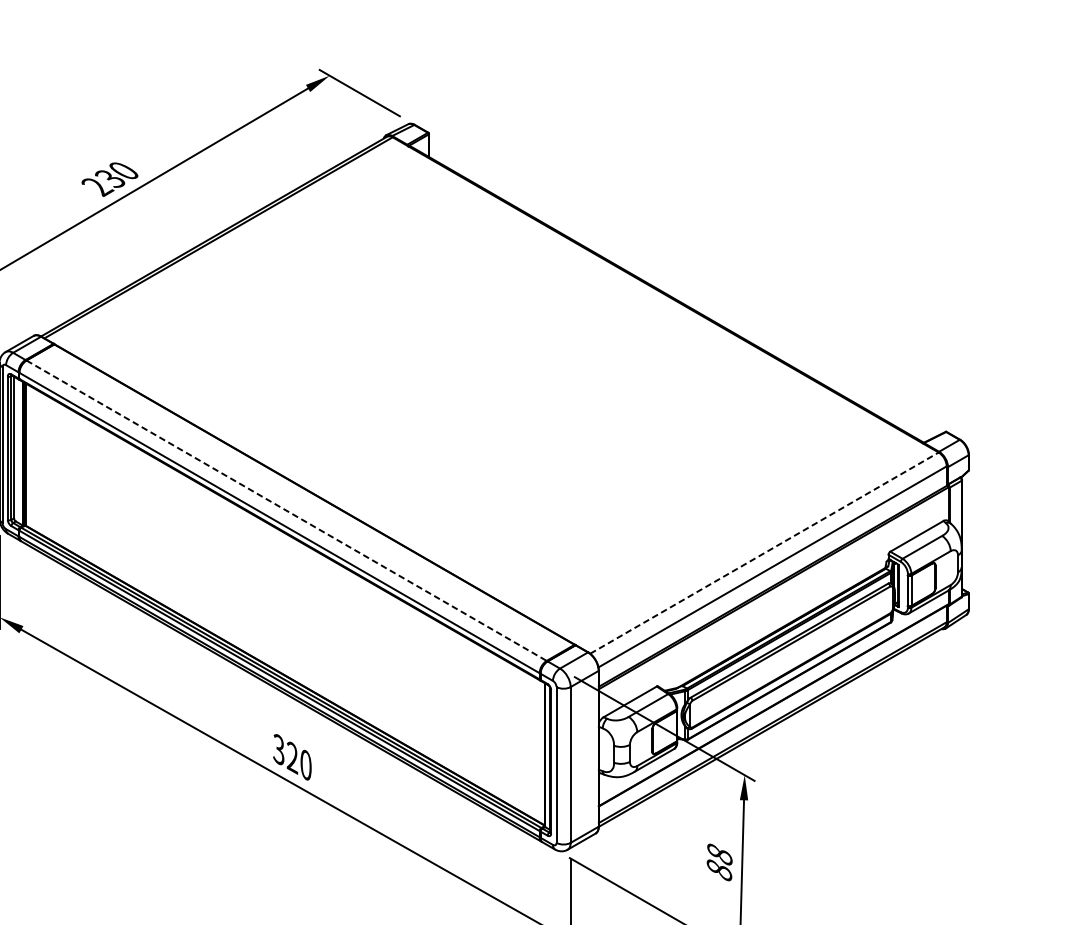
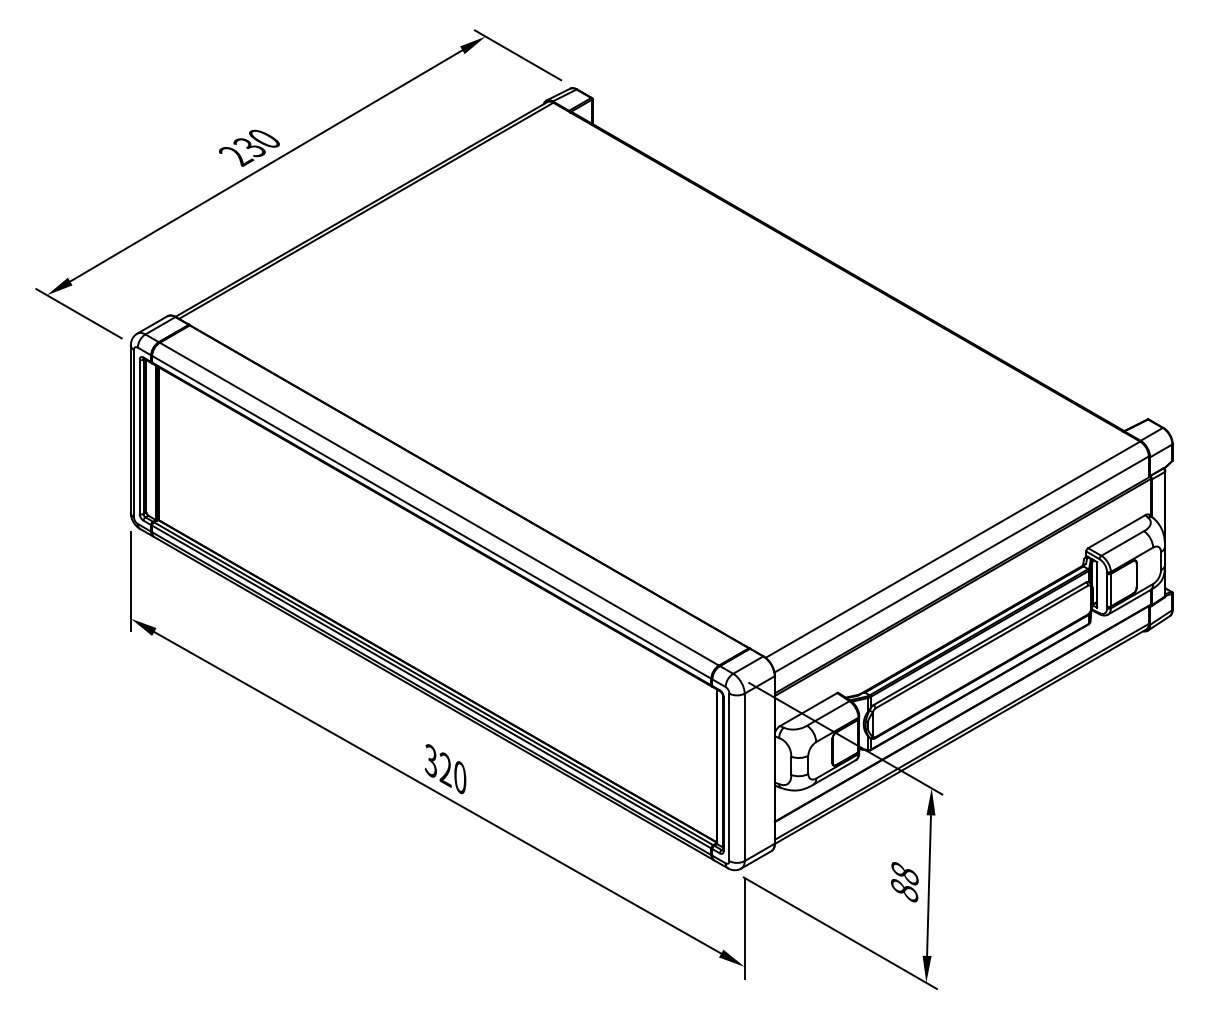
line: (286, 511) -> (439, 504), dashed -> solid
line: (764, 552) -> (953, 549), dashed -> solid

